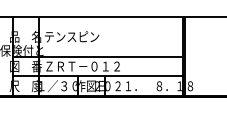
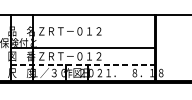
text: (82, 36) -> (69, 30), テンスピン -> ＺＲＴ－０１２
line: (98, 76) -> (83, 64), solid -> dashed

